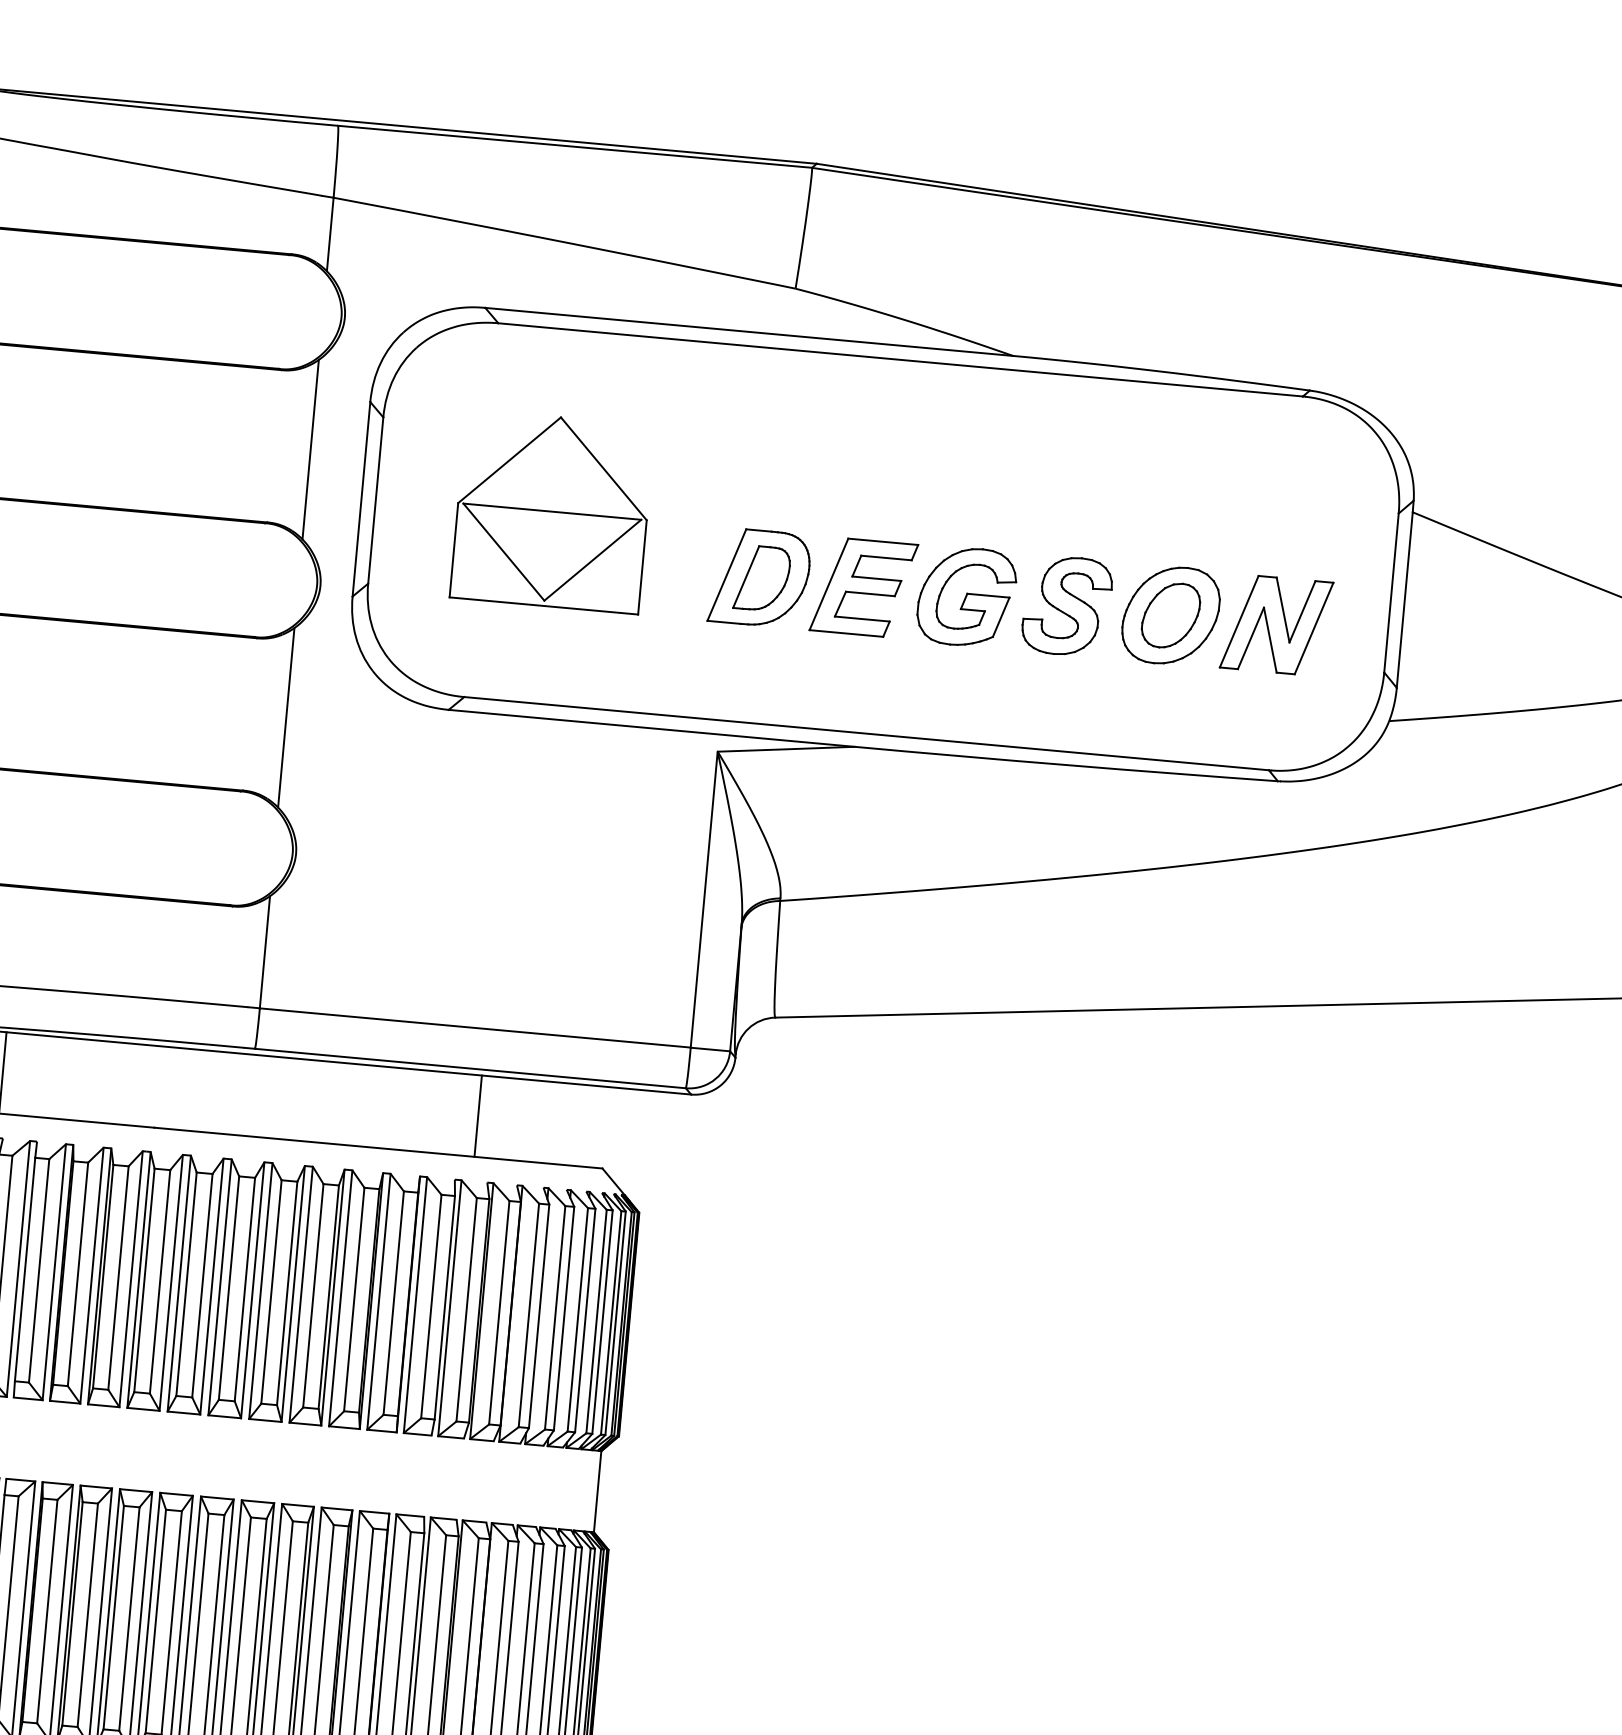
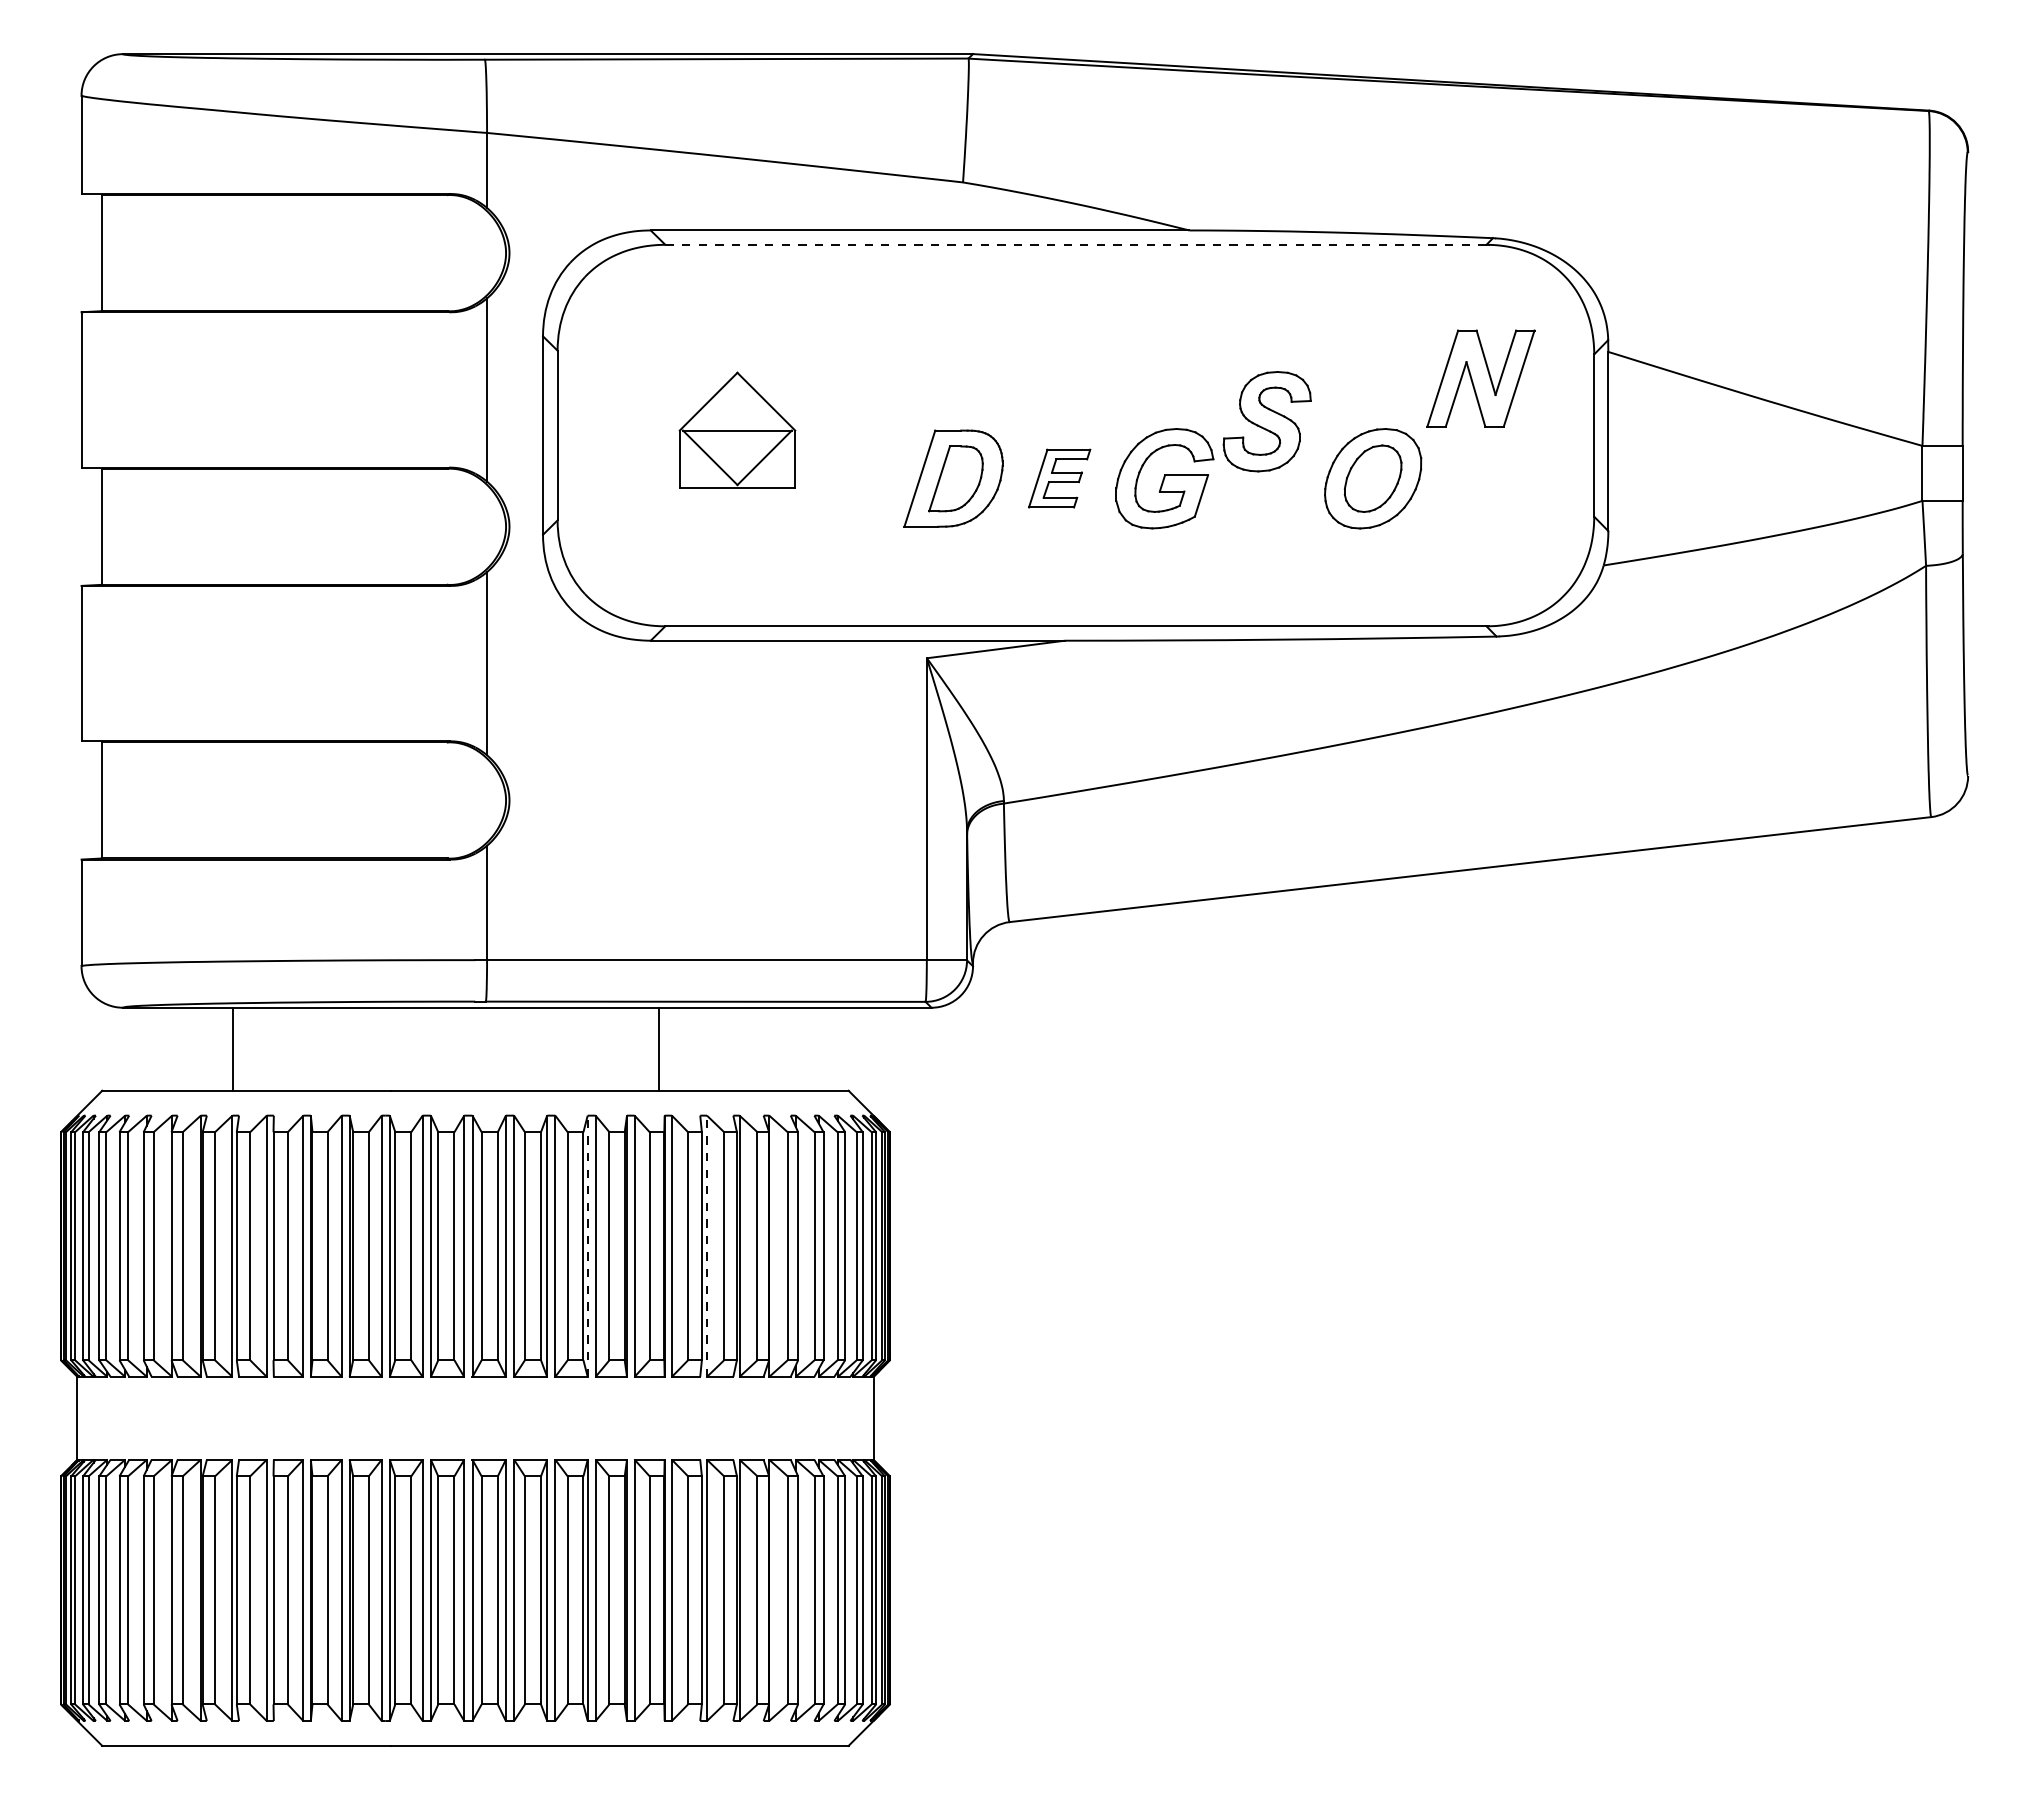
line: (900, 359) -> (1075, 244), solid -> dashed
part: (552, 511) -> (737, 430), size x0.6
part: (863, 587) -> (1059, 478), size x0.6
part: (1066, 605) -> (1266, 421), moved
part: (1276, 624) -> (1480, 378), moved
line: (478, 1115) -> (659, 1048), moved
line: (332, 1297) -> (587, 1246), solid -> dashed
line: (450, 1308) -> (707, 1246), solid -> dashed

